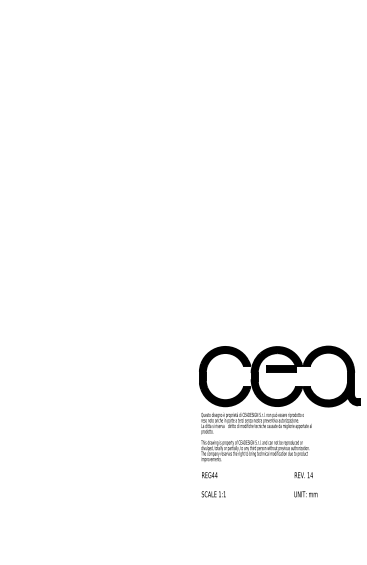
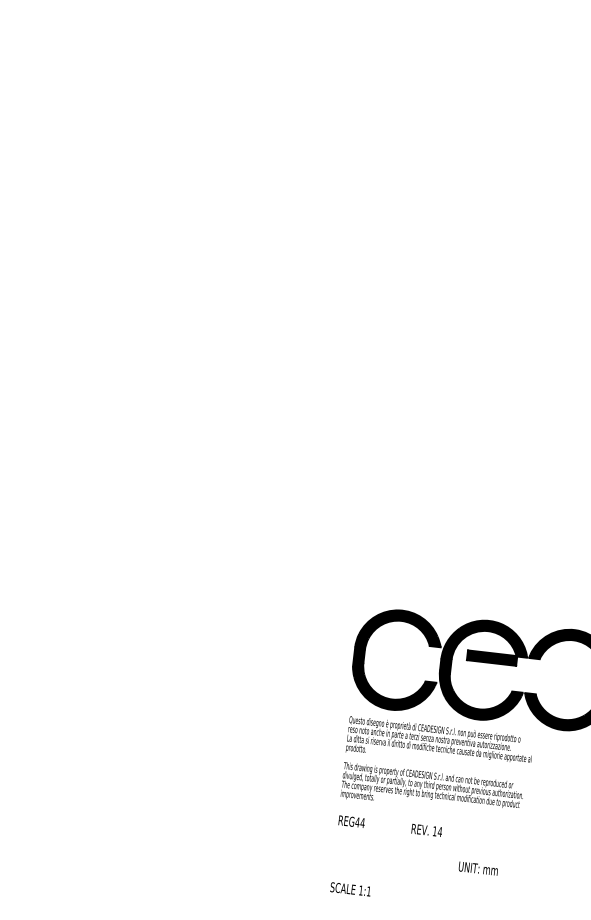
text: (303, 475) -> (426, 830), moved
text: (213, 494) -> (350, 889), moved
text: (305, 494) -> (477, 868), moved

